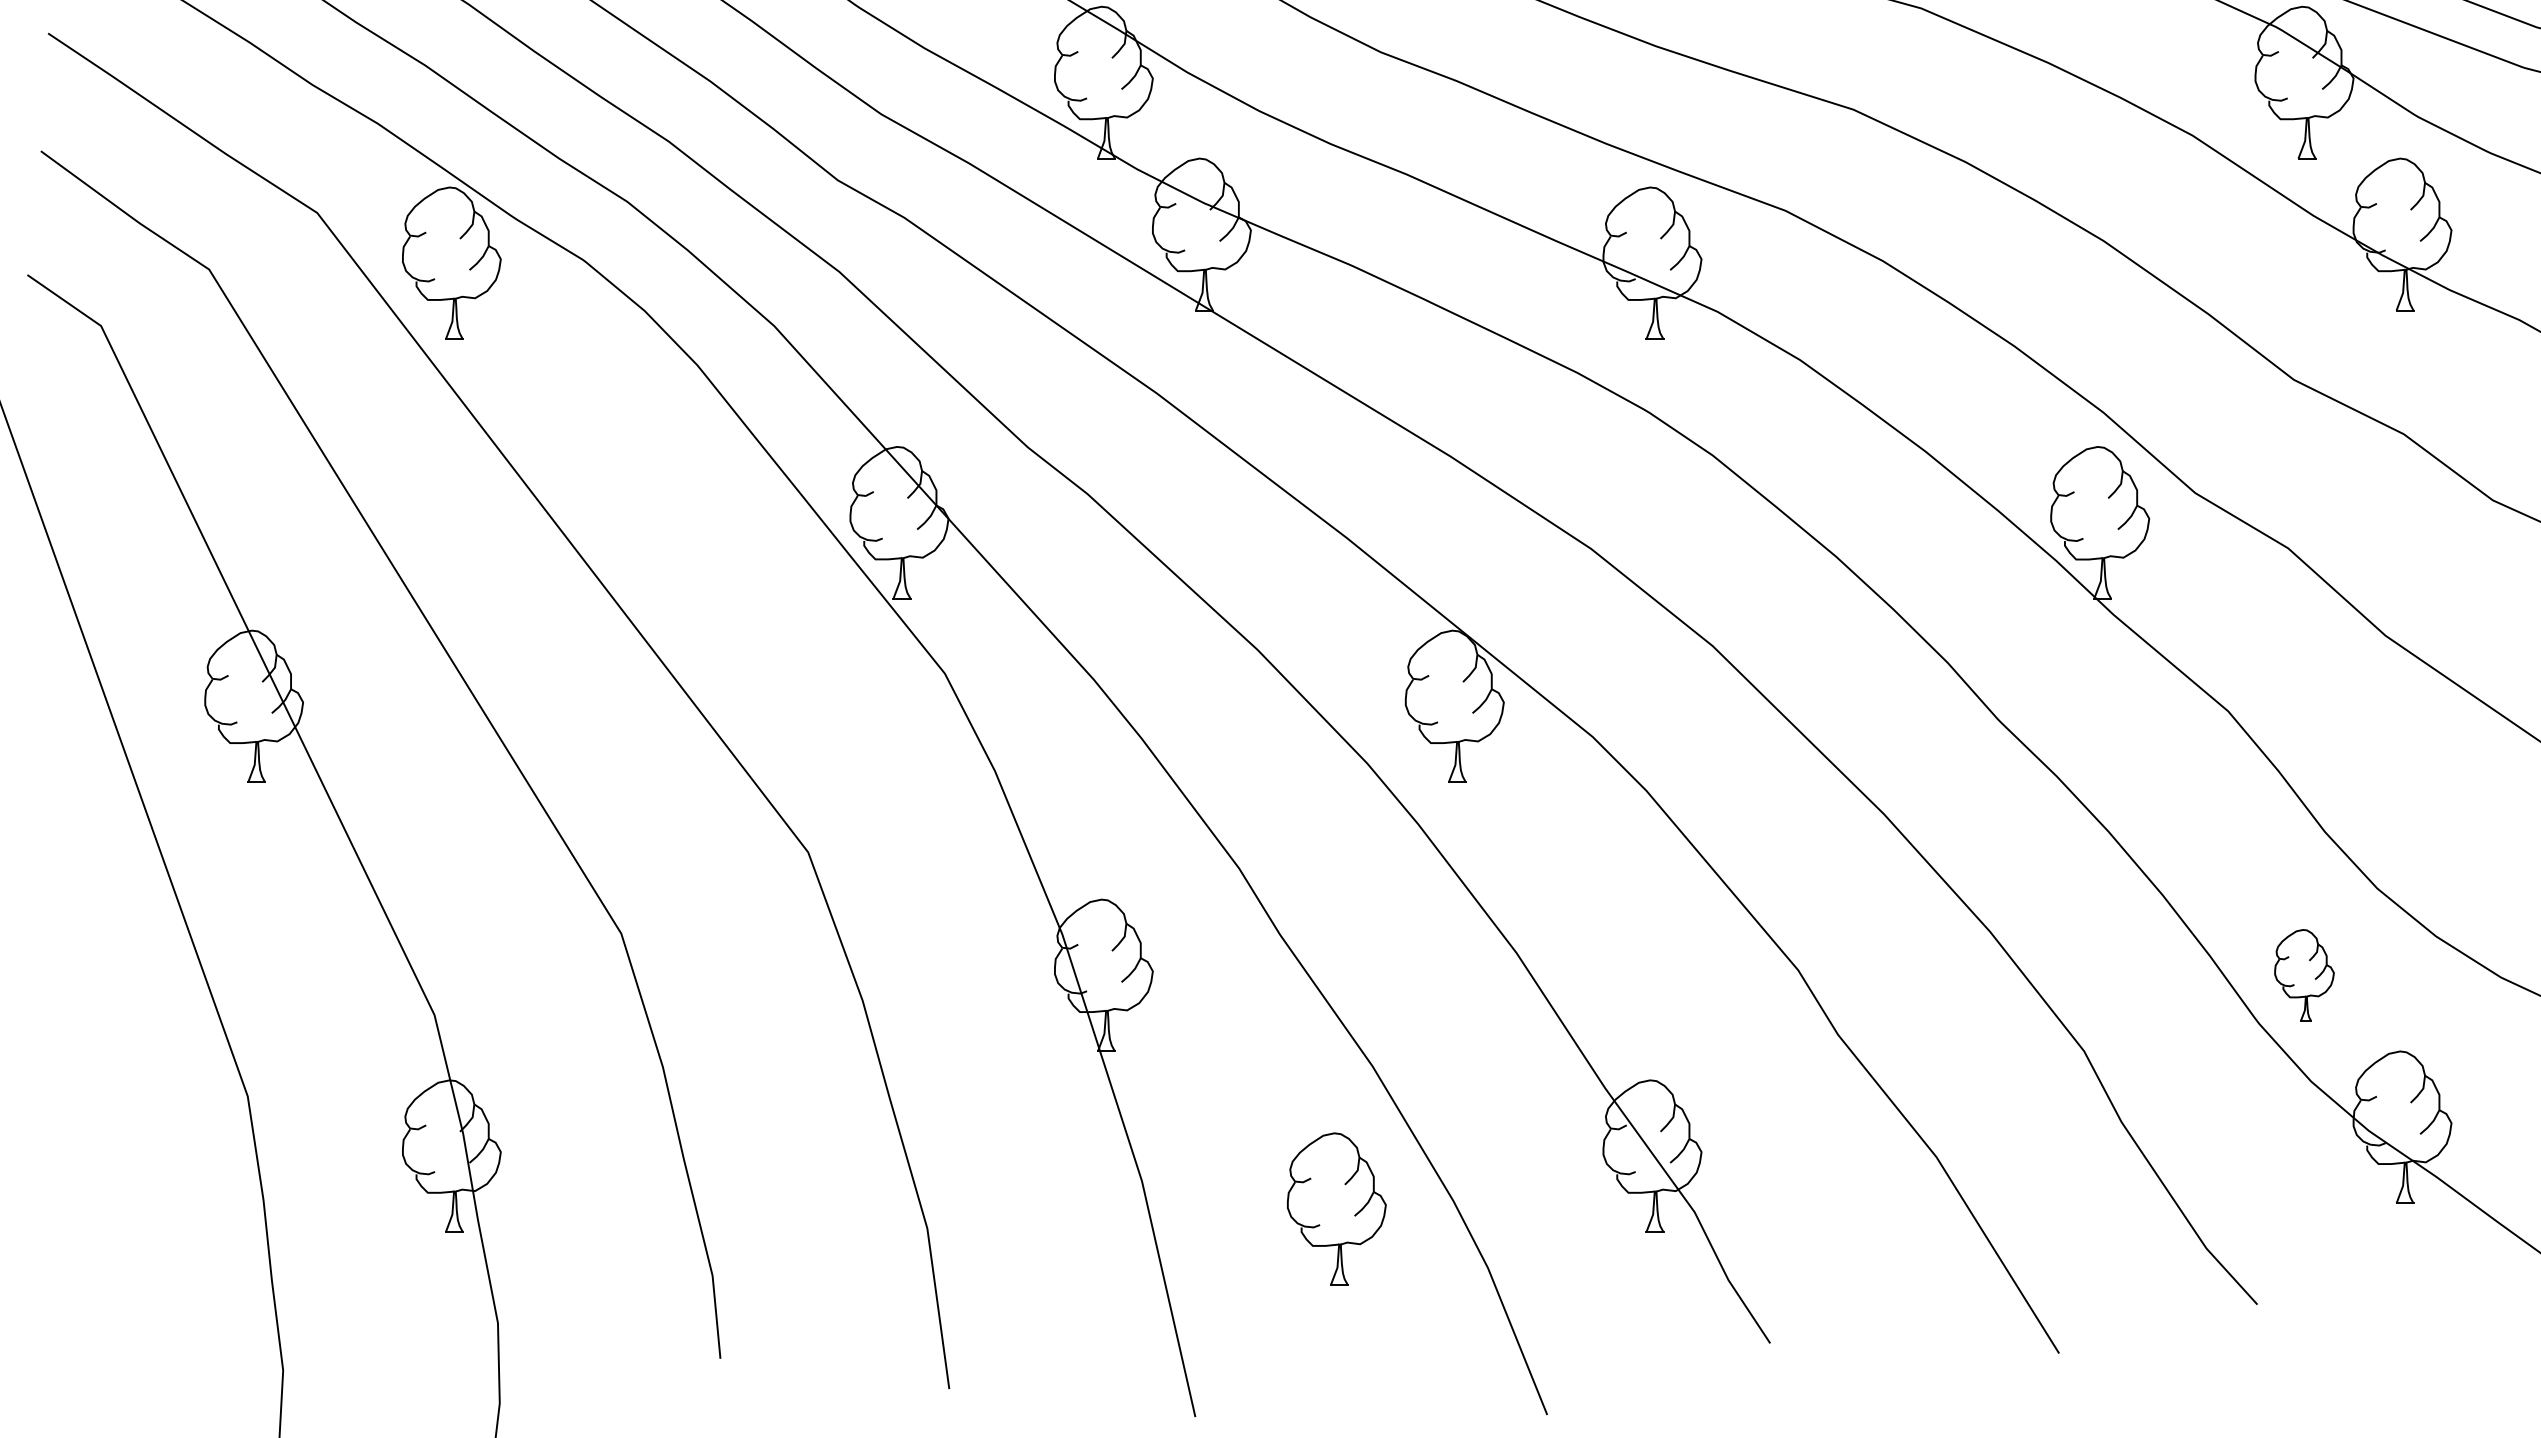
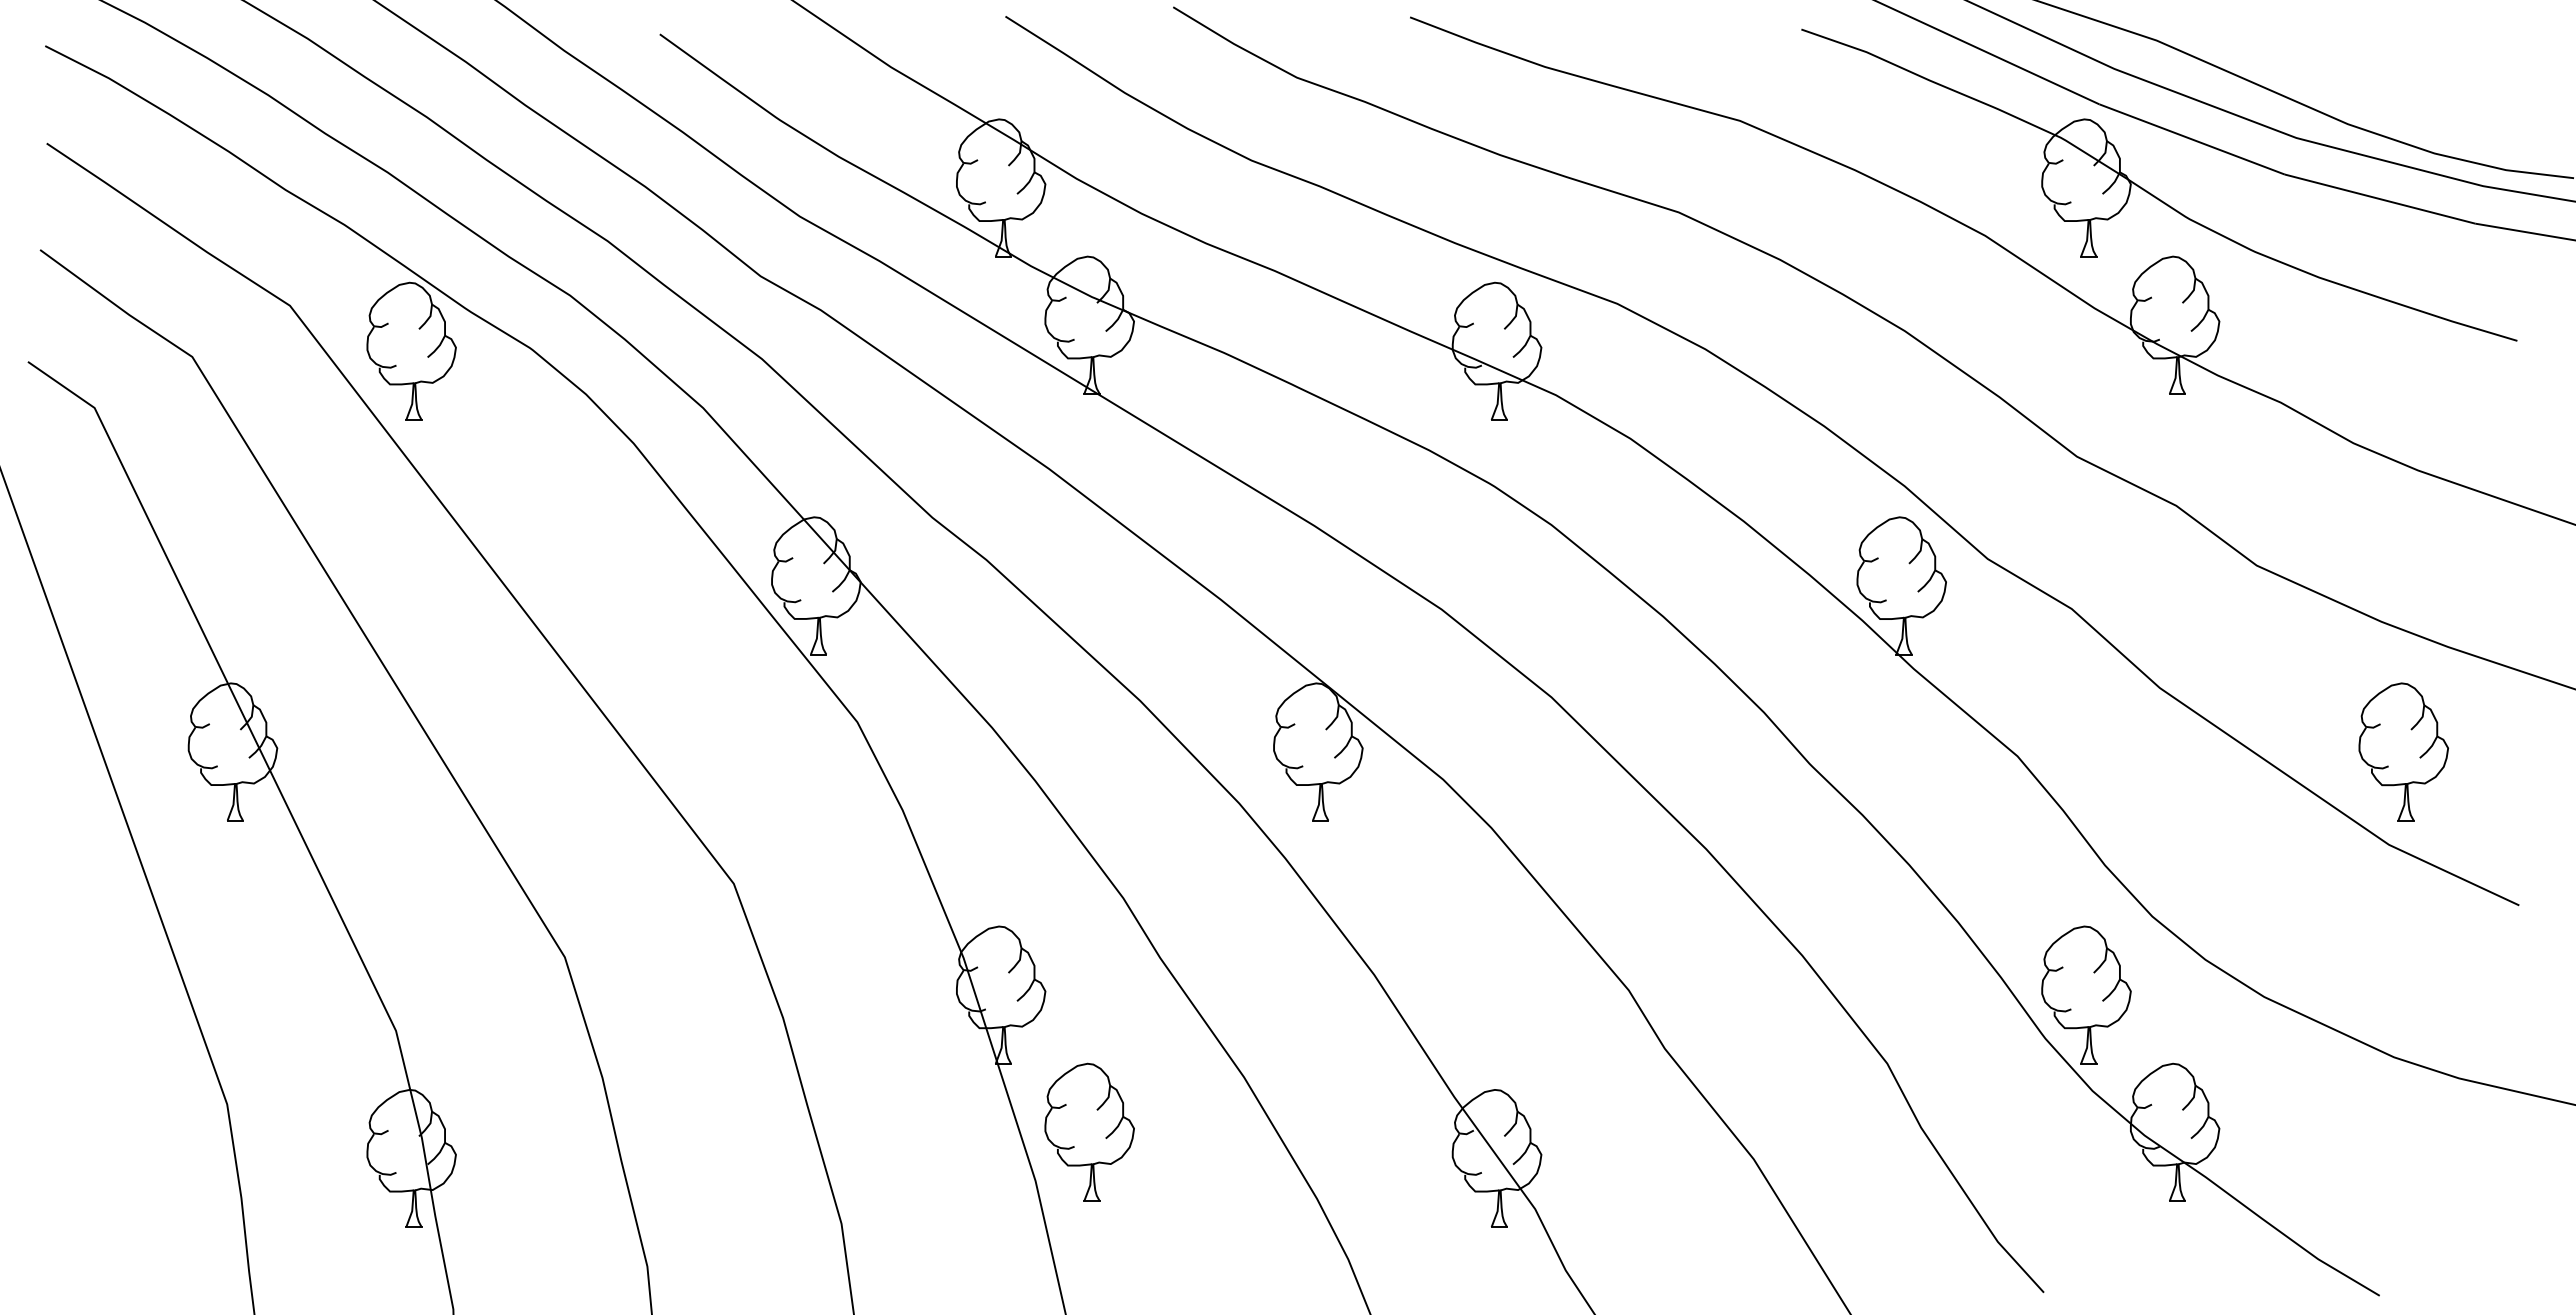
part: (2304, 974) -> (2086, 994), size x1.67
part: (1336, 1208) -> (1089, 1131), moved

